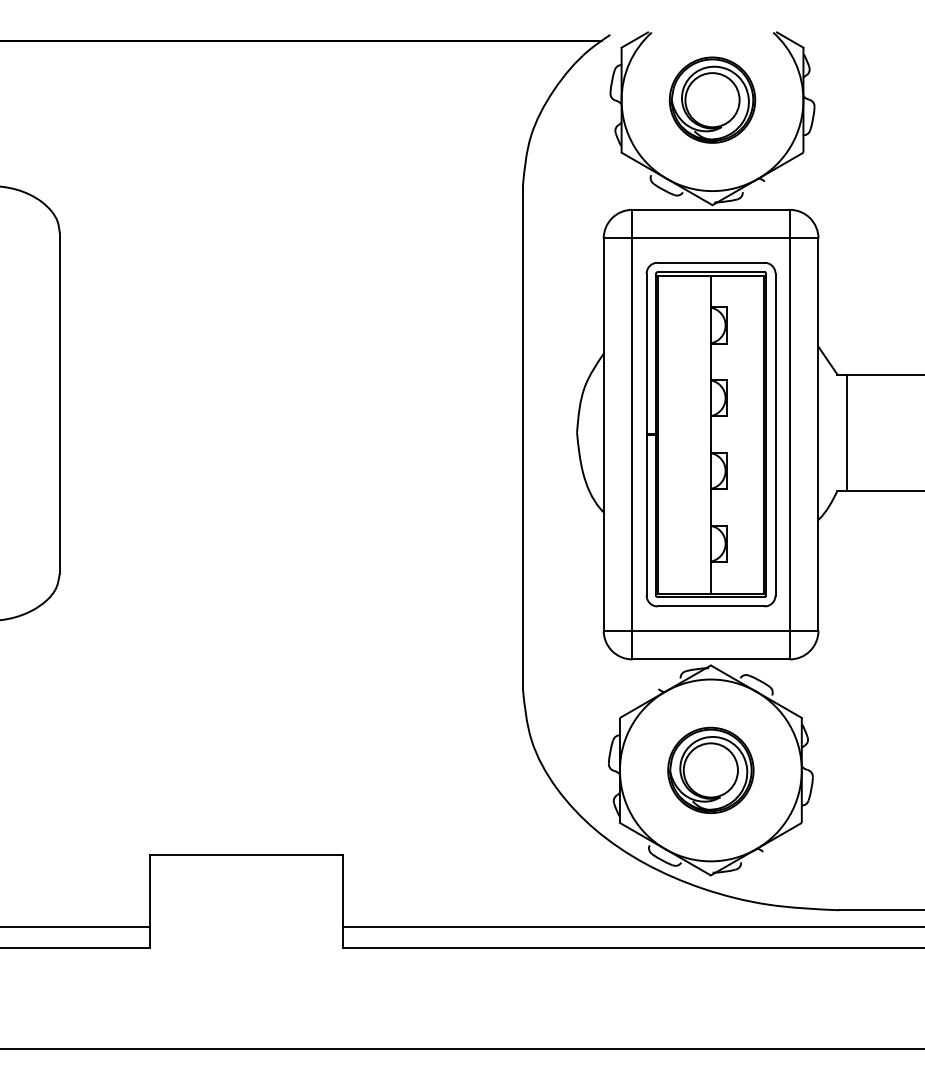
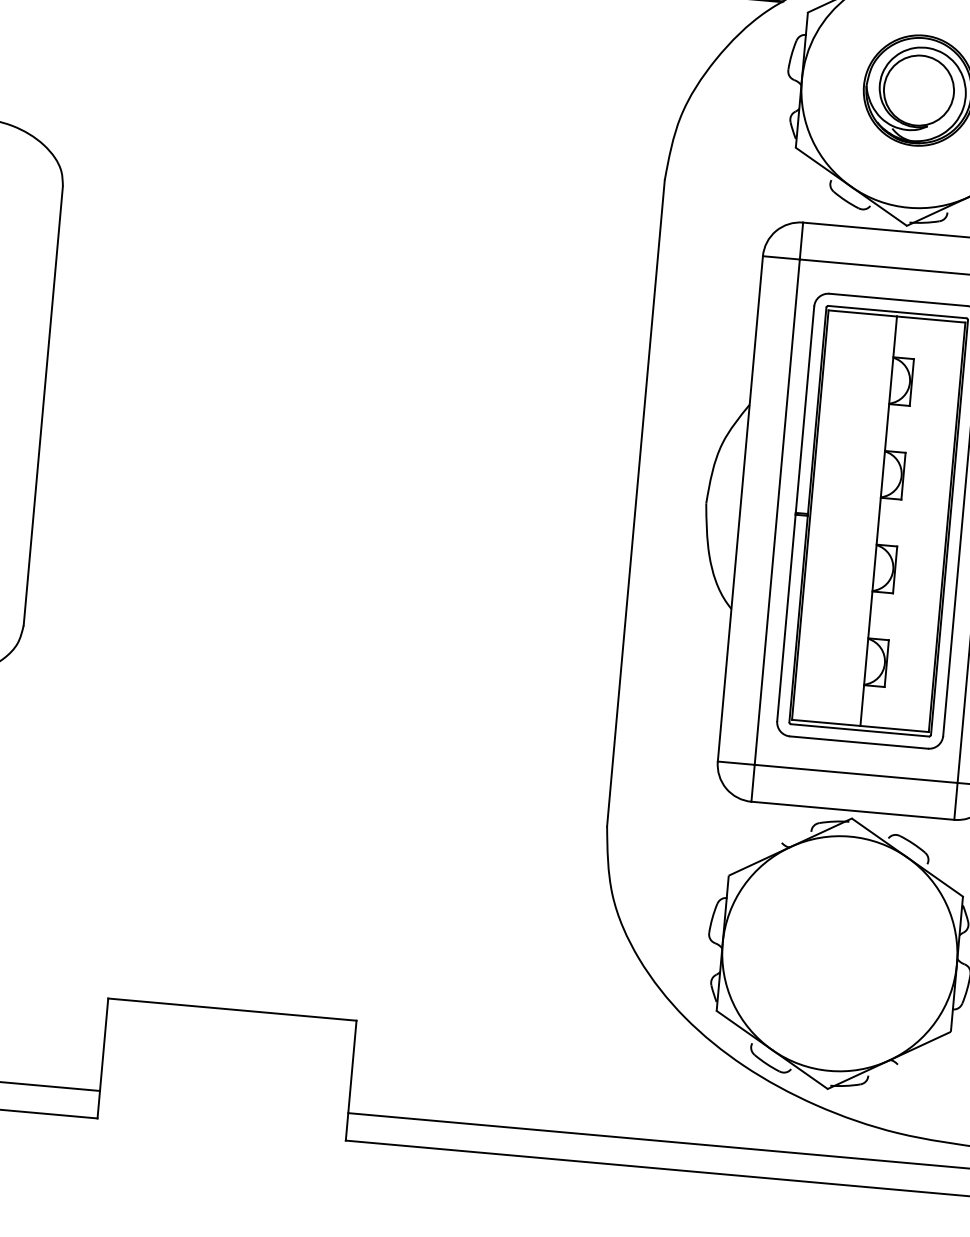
part: (710, 769) -> (839, 952), removed

